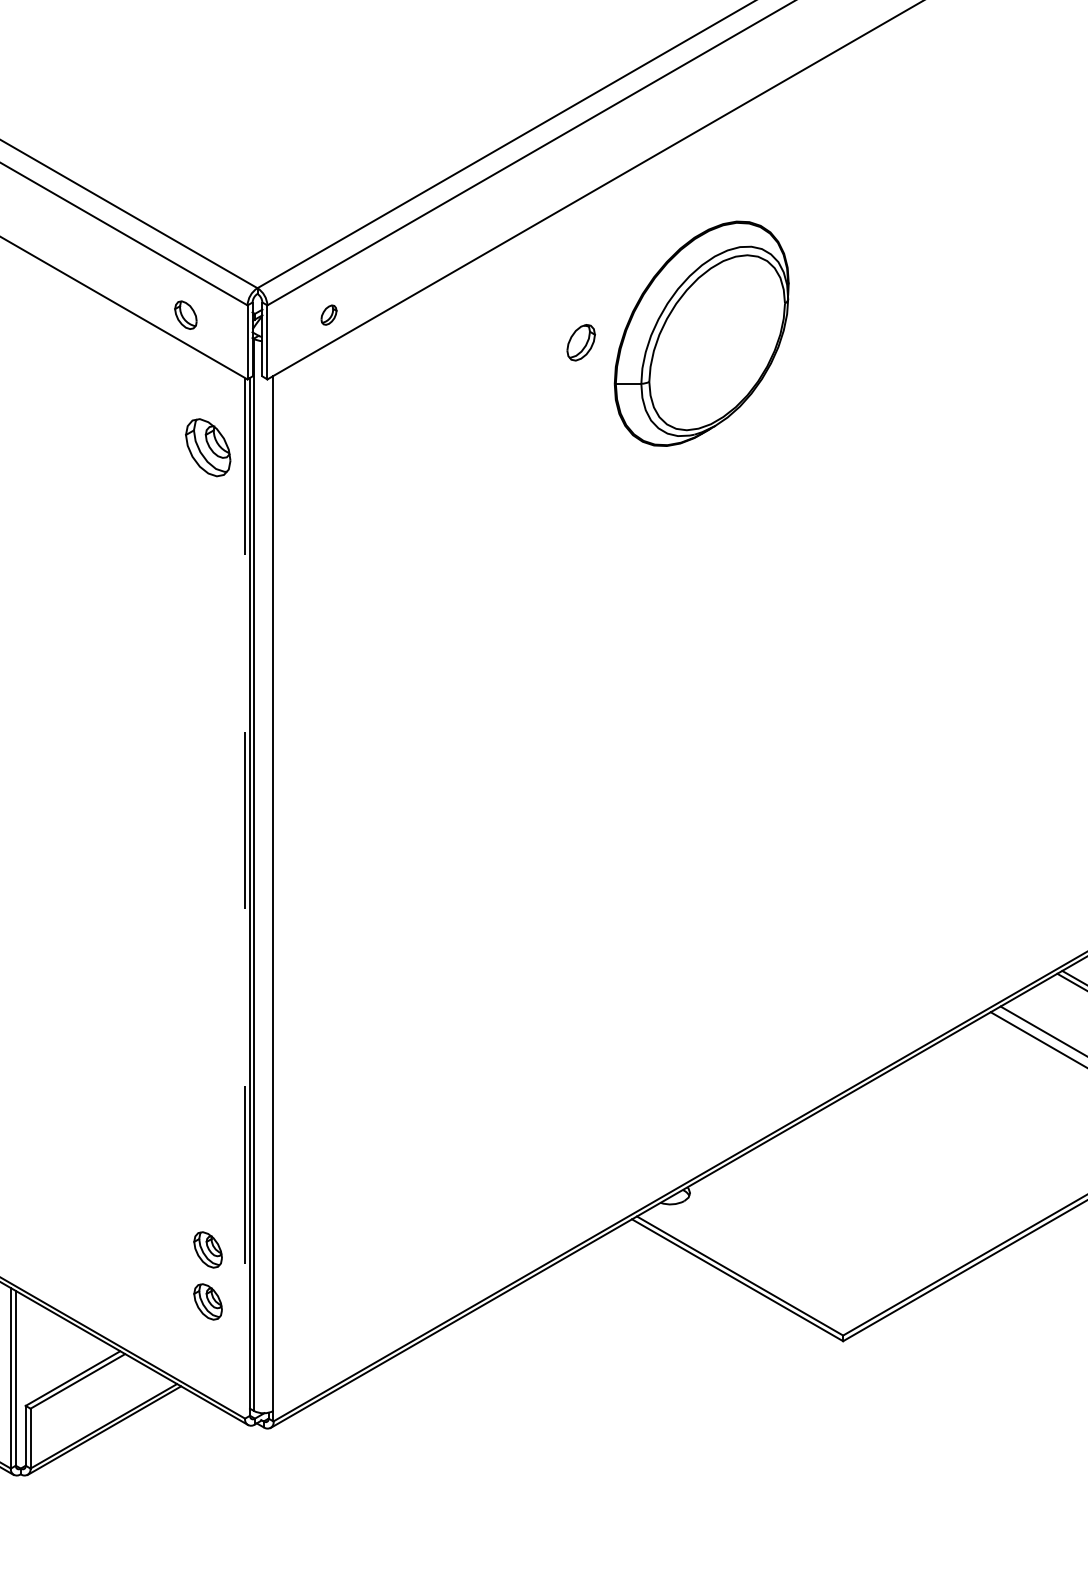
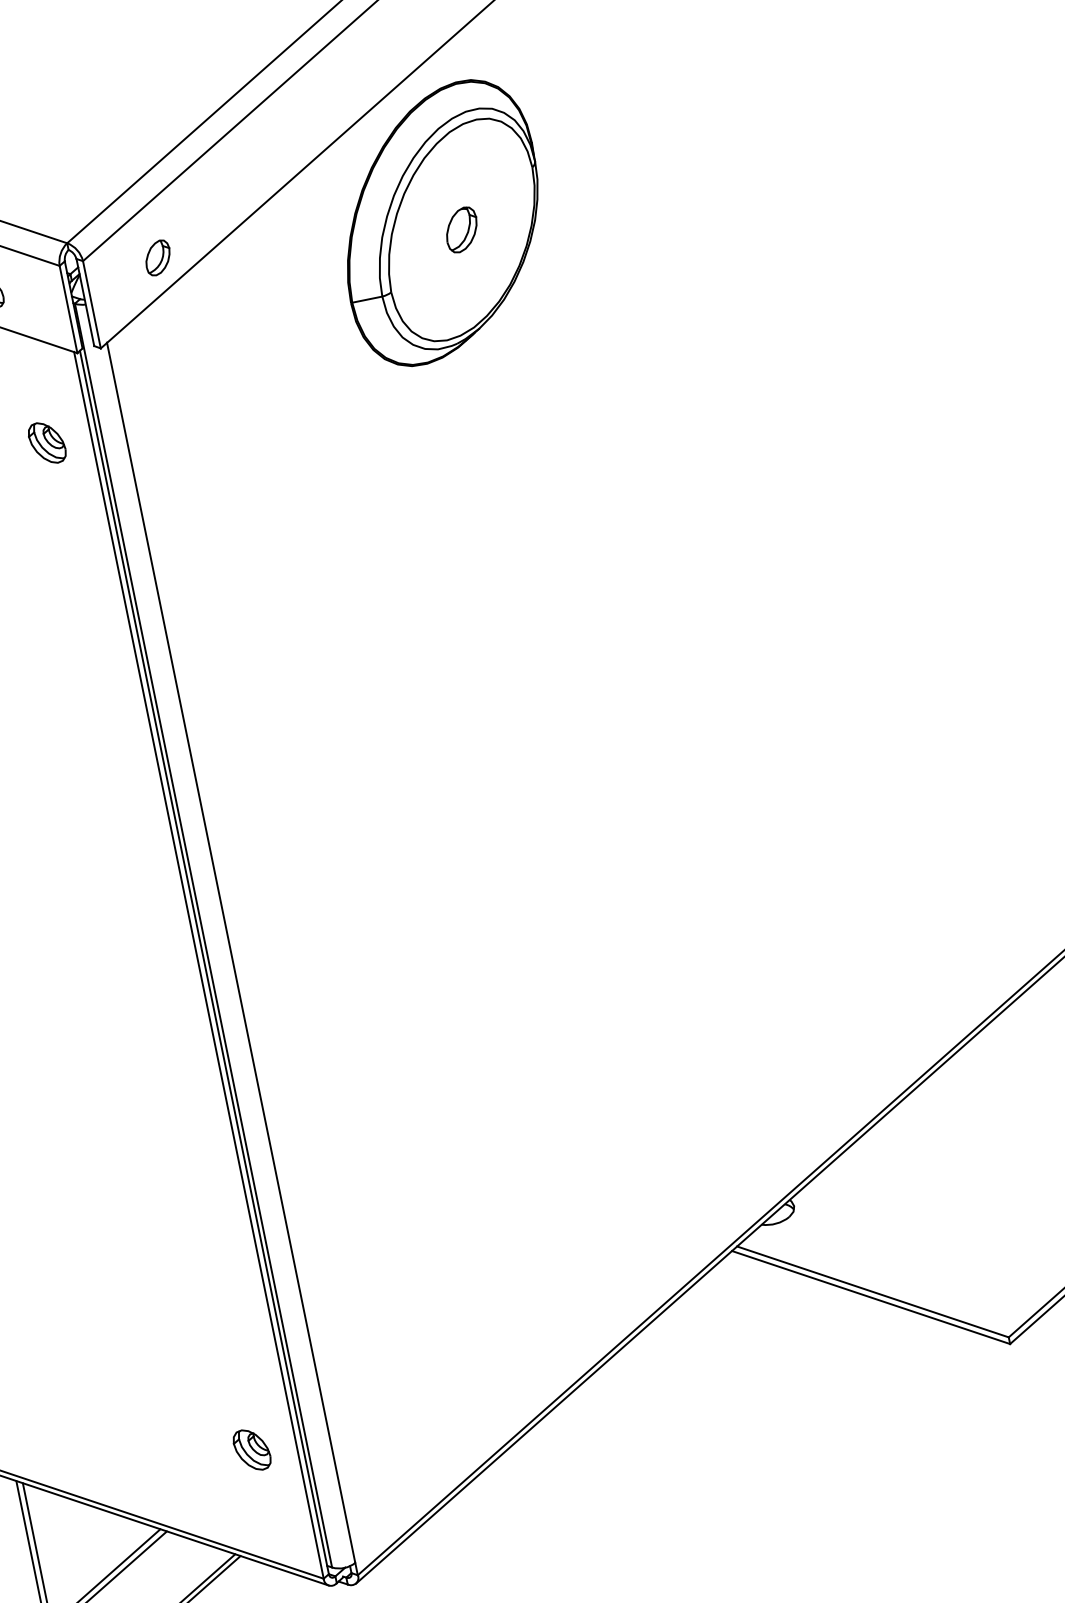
part: (328, 314) -> (157, 257), size x1.43
part: (701, 333) -> (441, 222), moved
part: (207, 447) -> (46, 443), size x0.62
line: (245, 898) -> (199, 965), dashed -> solid
part: (207, 1249) -> (238, 1388), removed

